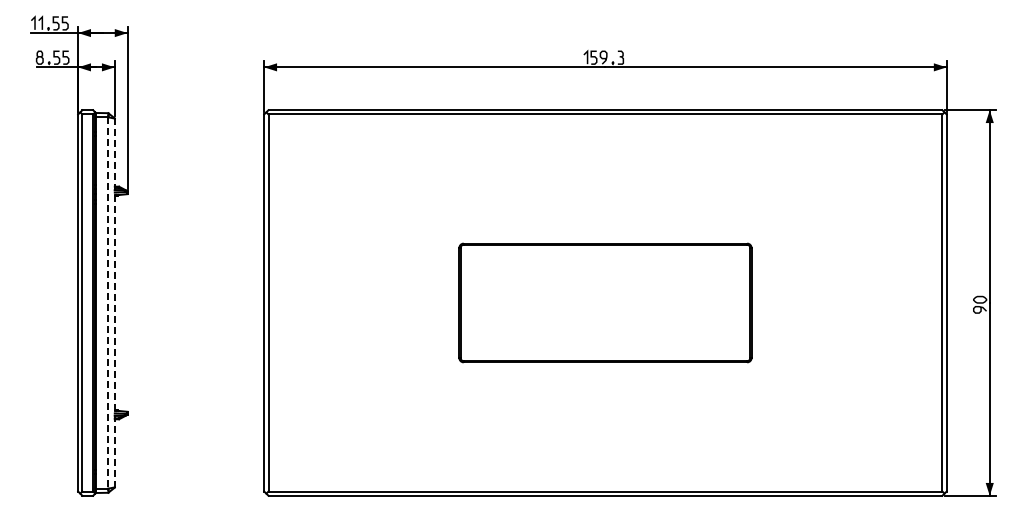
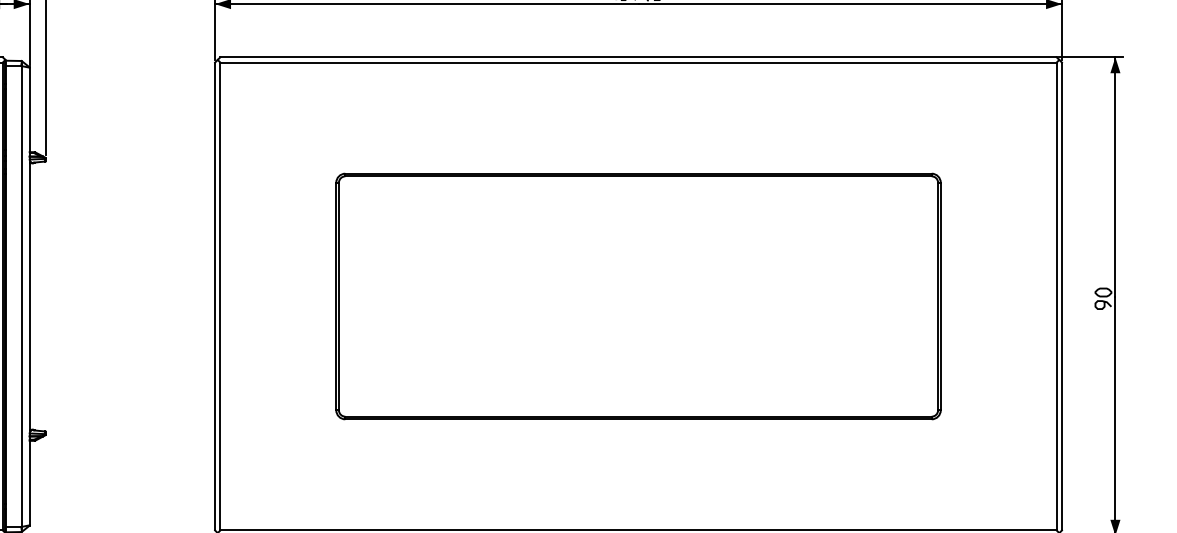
line: (108, 302) -> (21, 295), dashed -> solid
line: (114, 302) -> (29, 295), dashed -> solid
part: (605, 302) -> (638, 295), size x1.67

